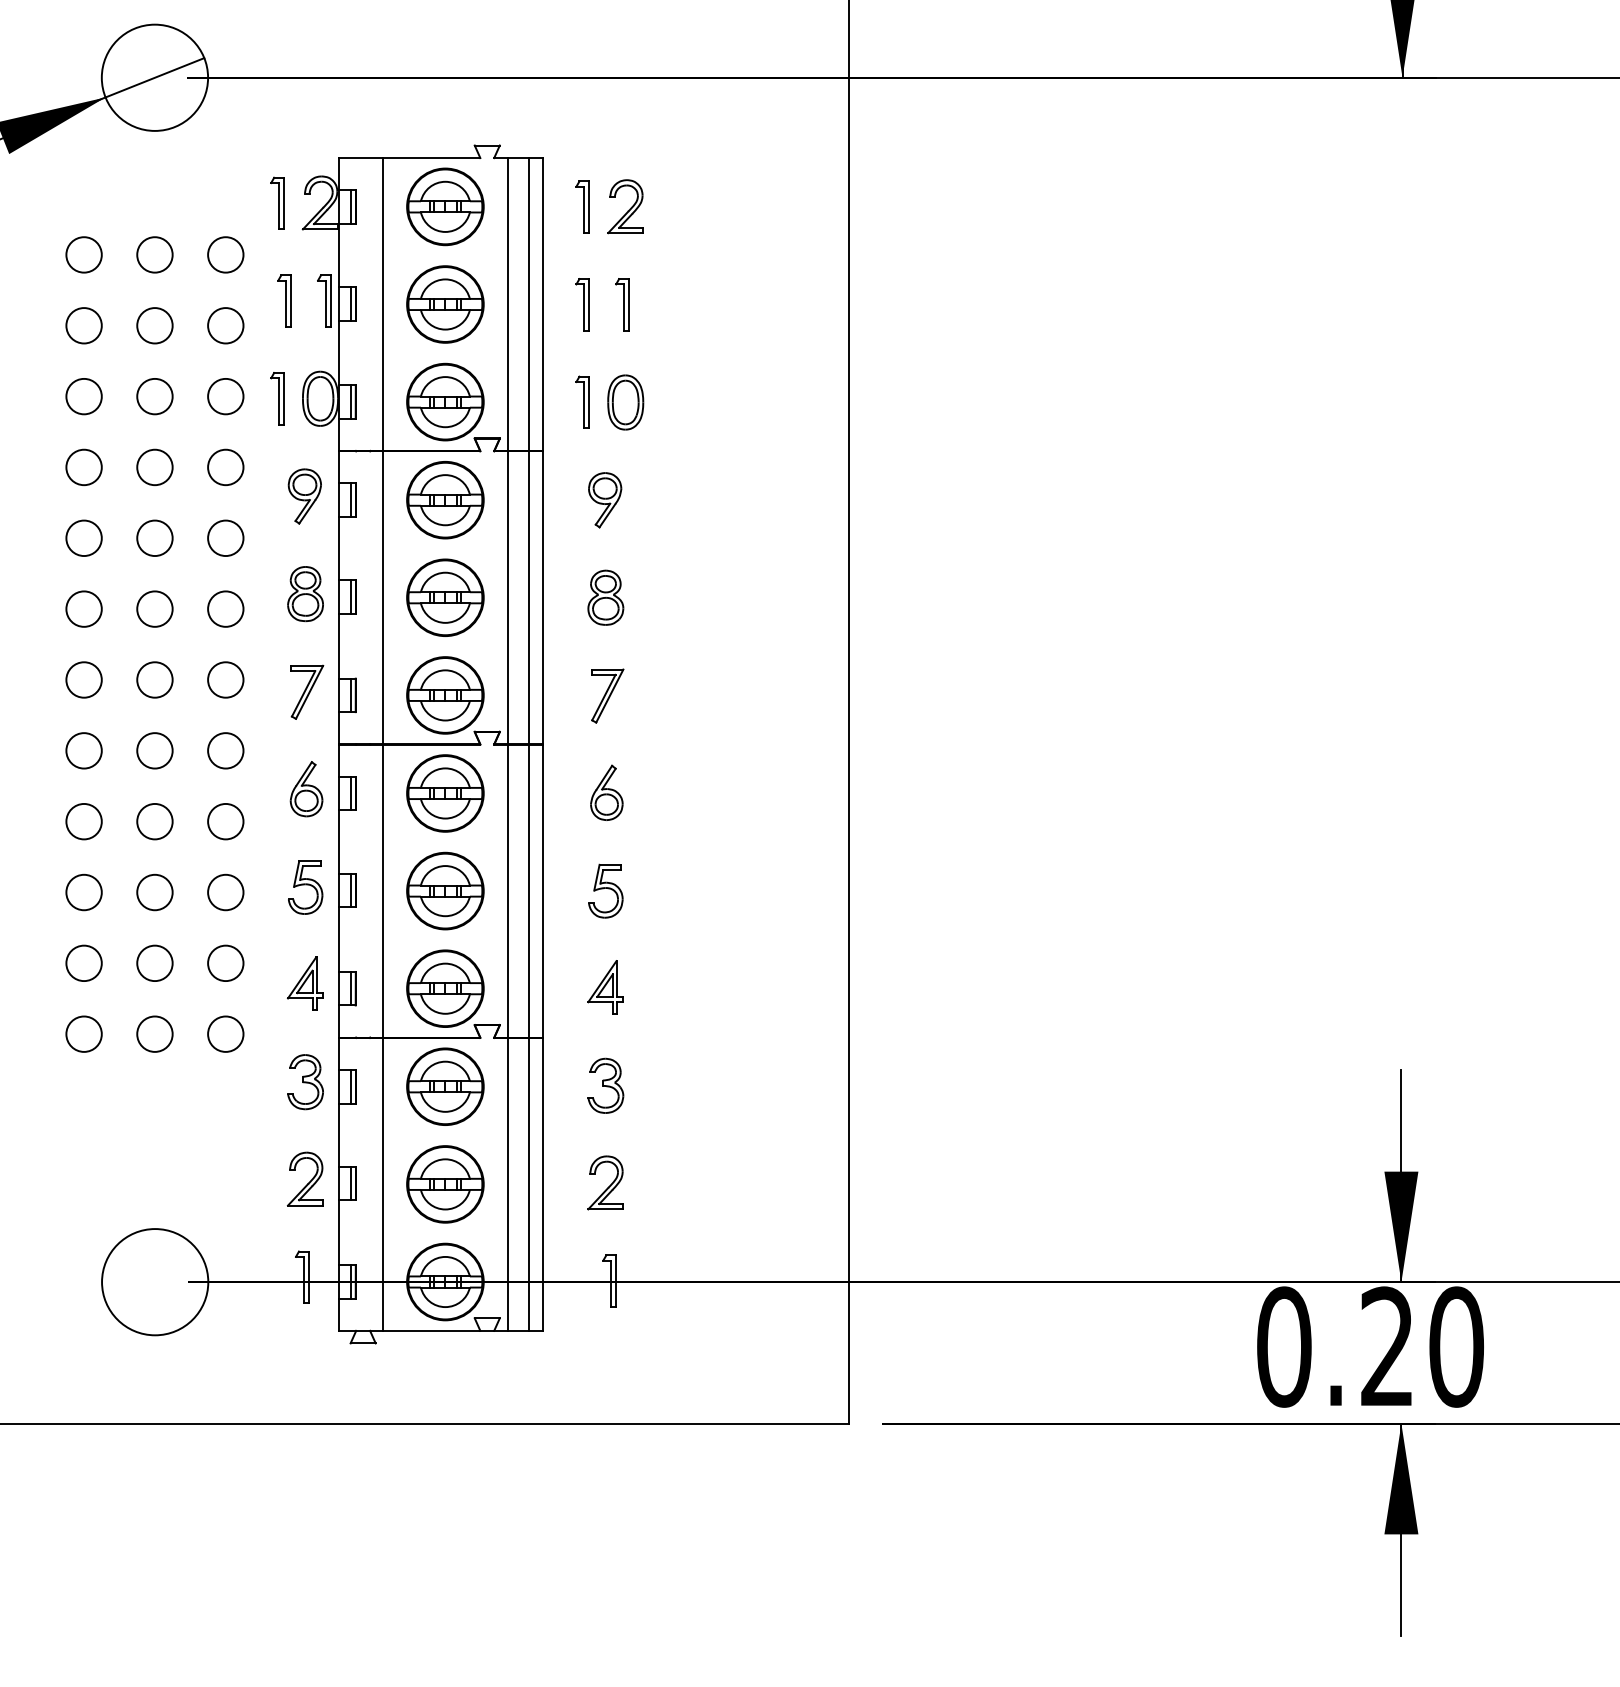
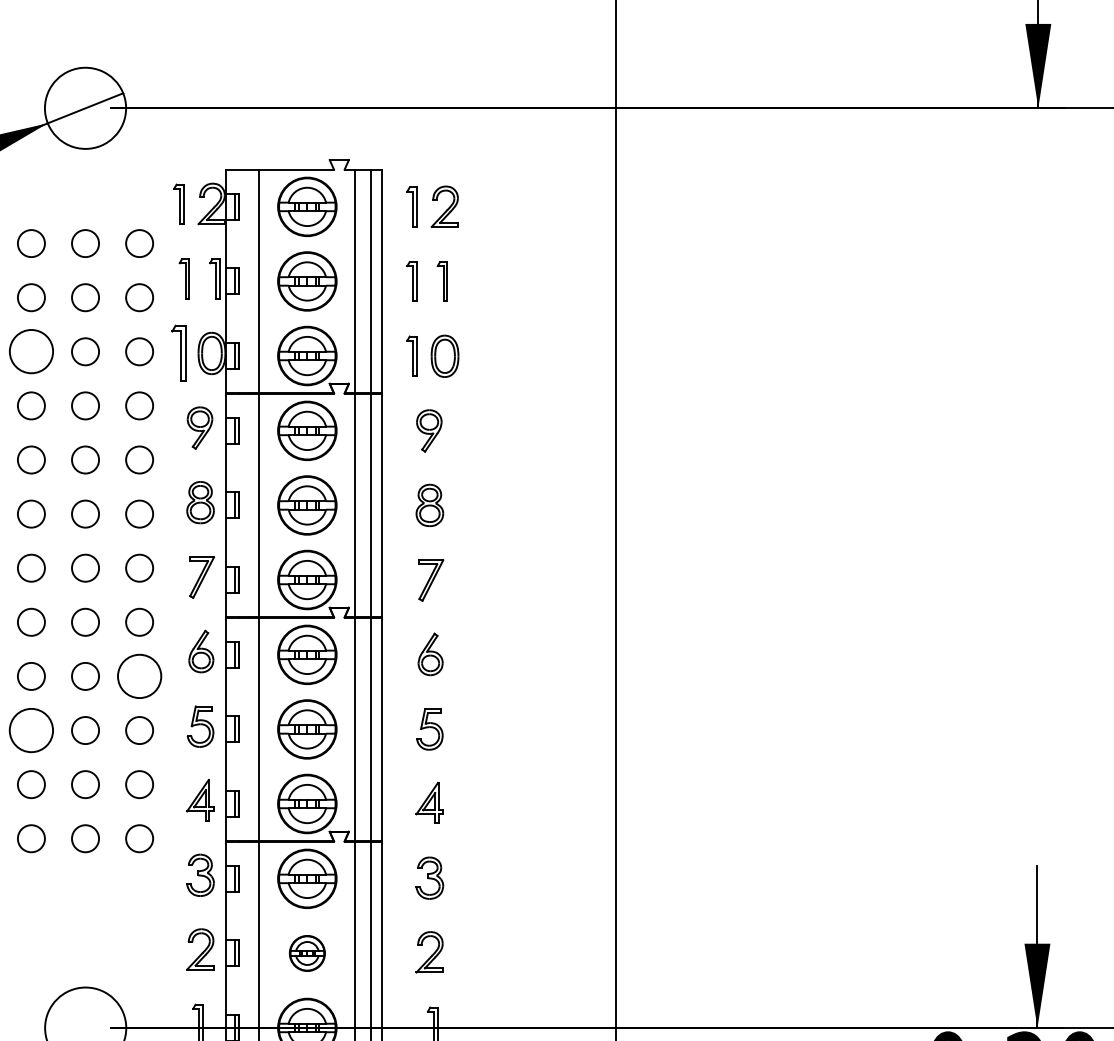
circle: (83, 396) -> (30, 351), size x1.6
part: (277, 398) -> (179, 353), size x1.4
circle: (225, 821) -> (139, 676), size x1.6
circle: (83, 892) -> (30, 730), size x1.6
part: (445, 1184) -> (307, 953), size x0.6

